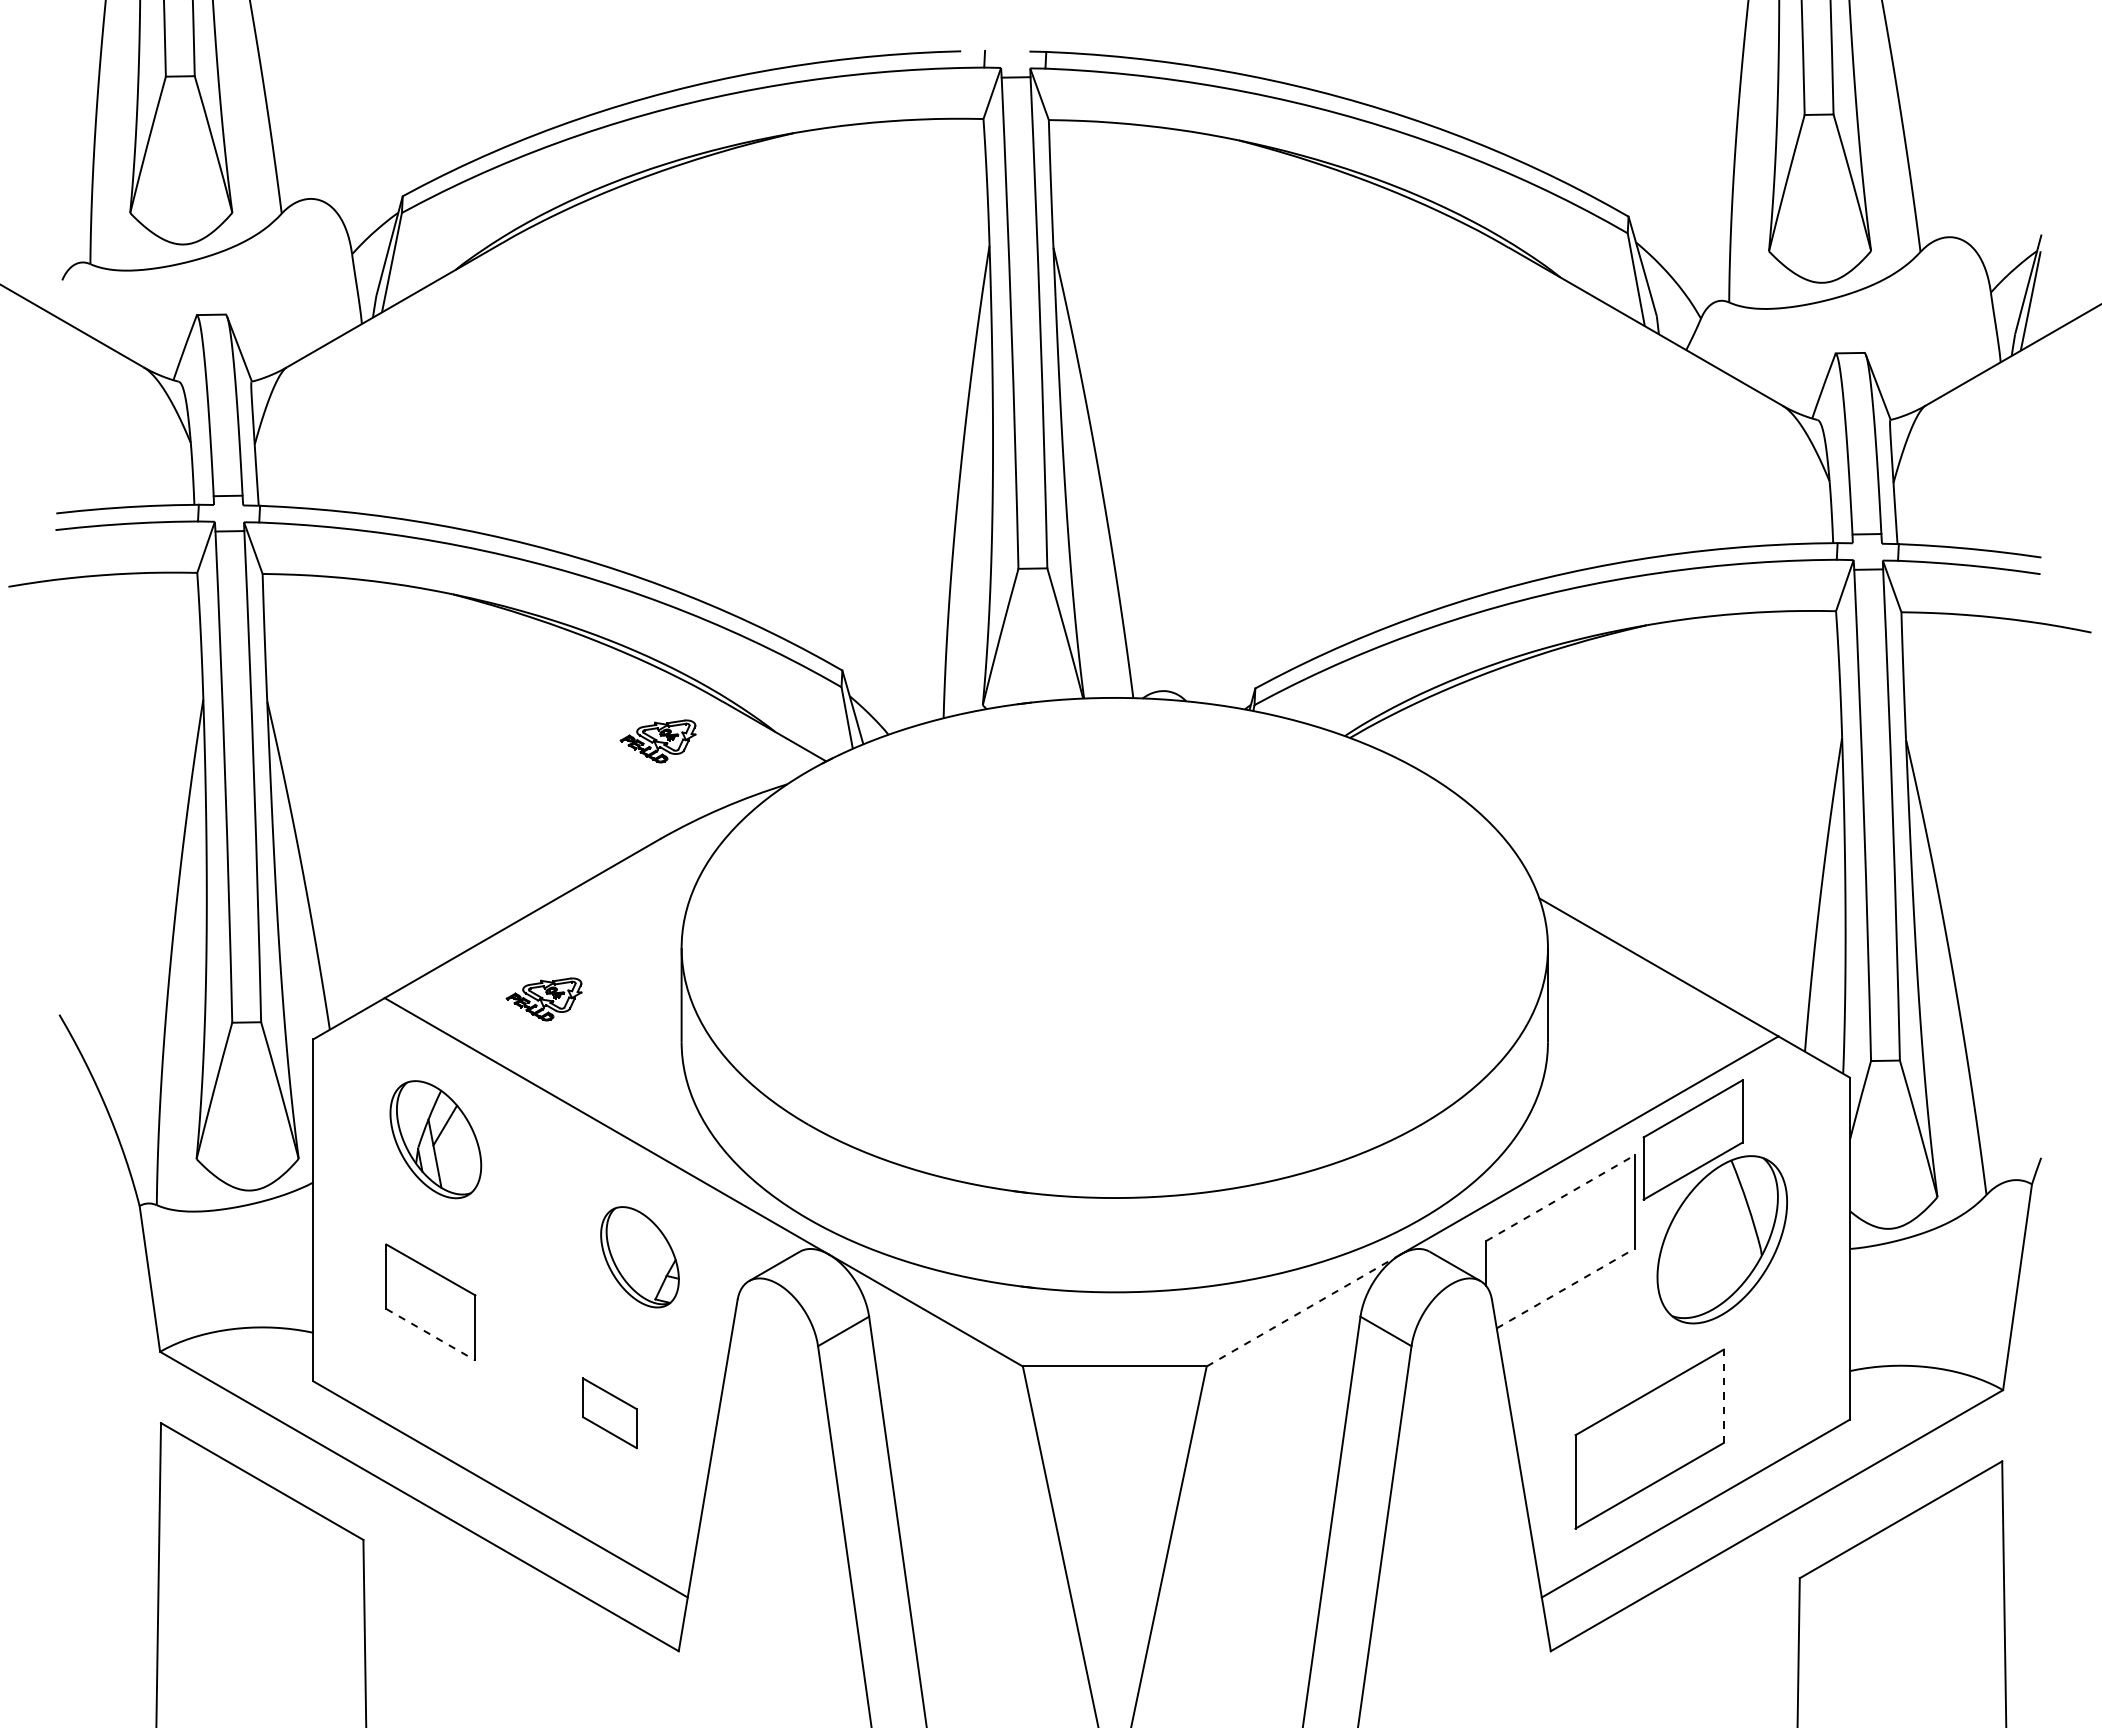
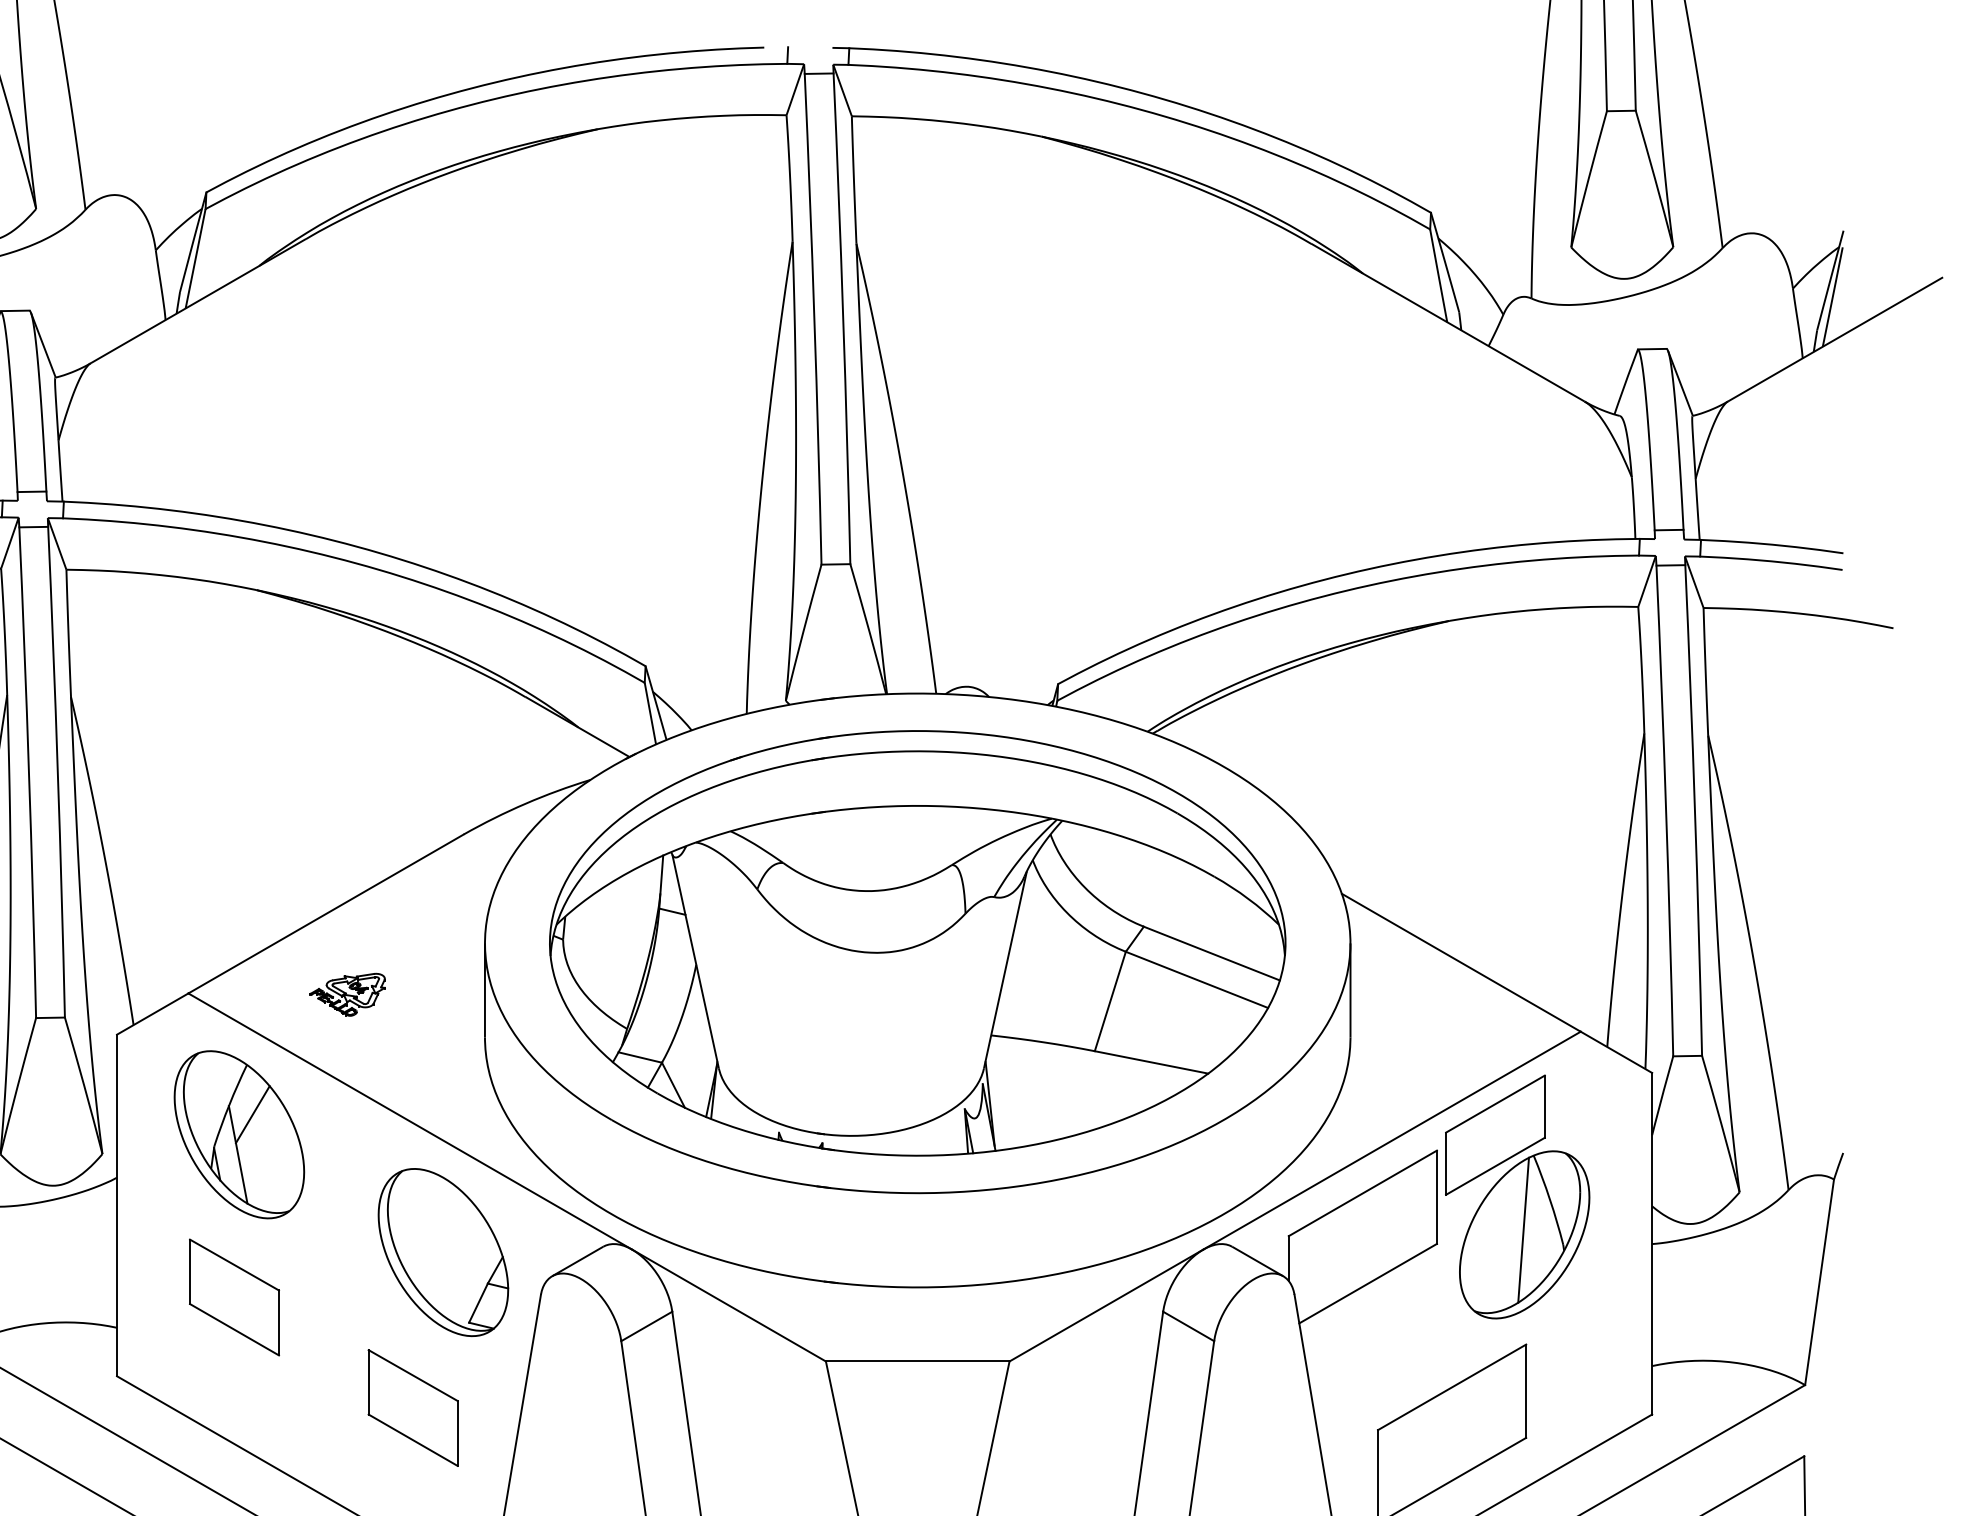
part: (657, 741) -> (460, 737), removed
part: (1114, 947) -> (917, 942), added
part: (435, 1139) -> (239, 1134), size x1.43
line: (1560, 1198) -> (1362, 1193), dashed -> solid
line: (1720, 1234) -> (1522, 1229), added
part: (639, 1256) -> (442, 1251), size x1.67
line: (1565, 1288) -> (1367, 1283), dashed -> solid
line: (1303, 1310) -> (1106, 1305), dashed -> solid
line: (431, 1334) -> (235, 1329), dashed -> solid
line: (1723, 1396) -> (1525, 1391), dashed -> solid
part: (609, 1413) -> (412, 1408), size x1.67

